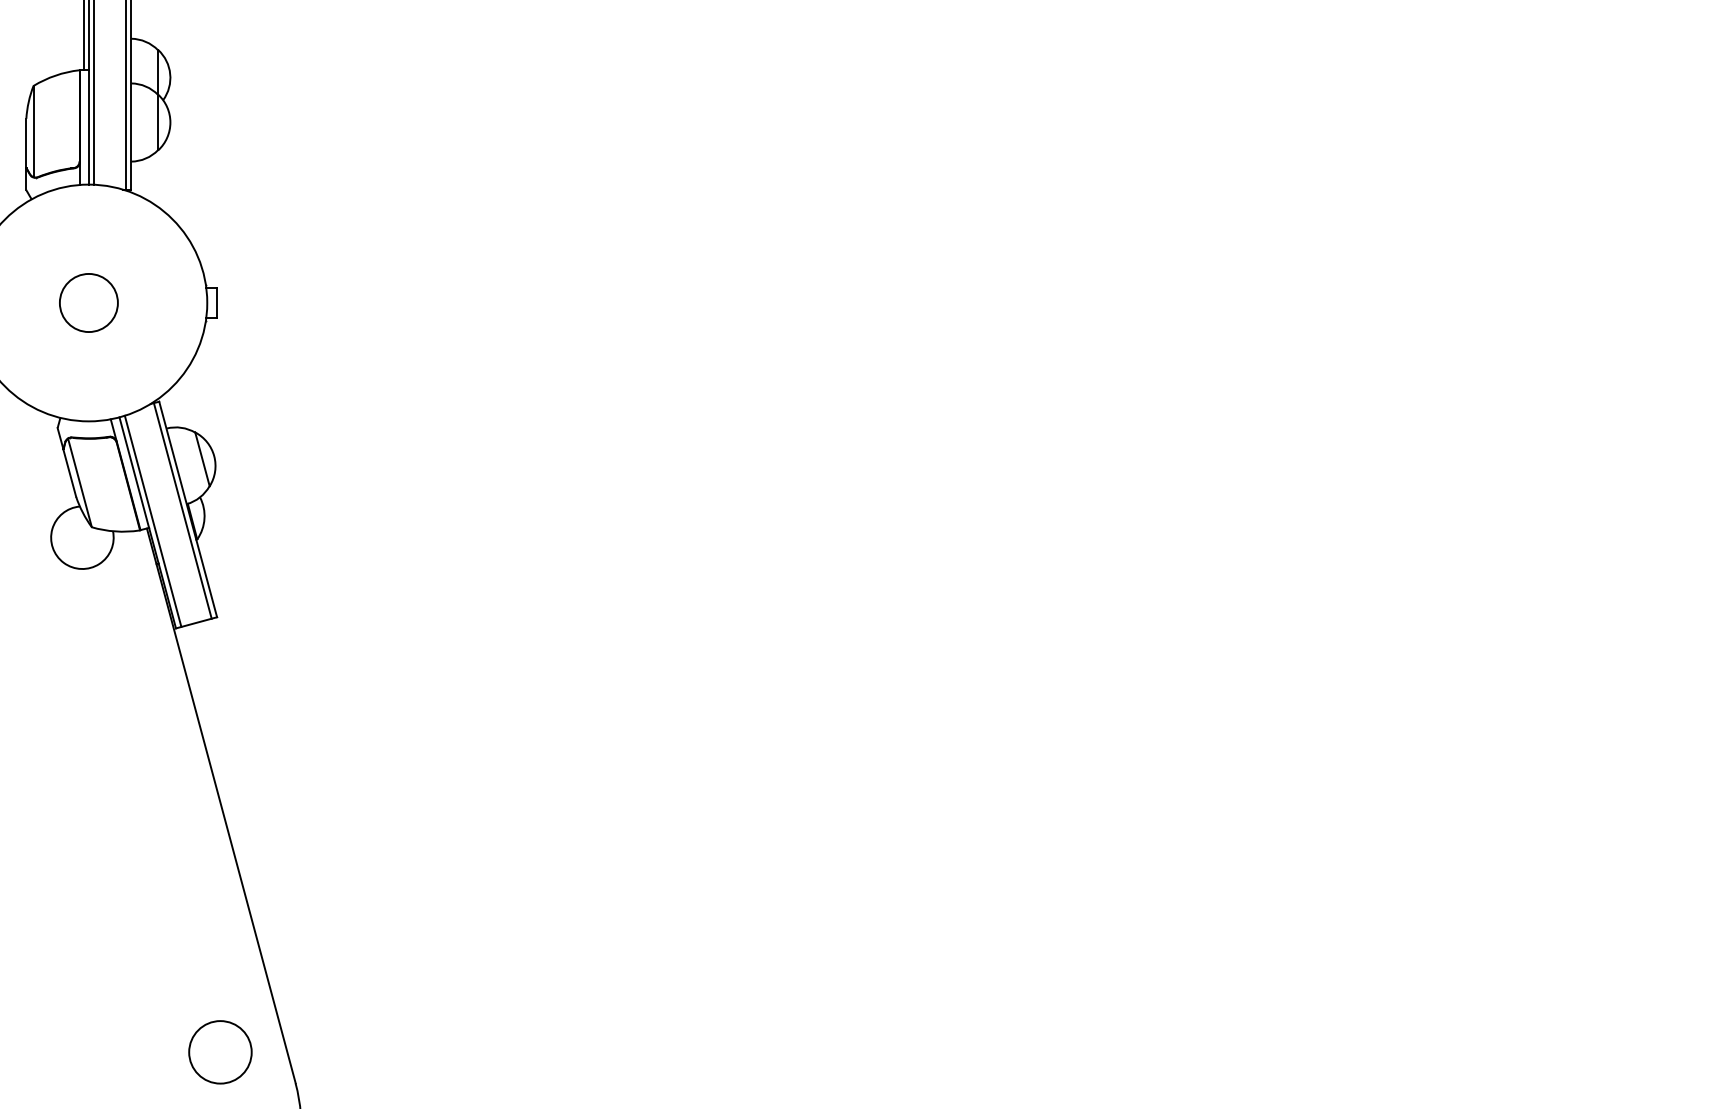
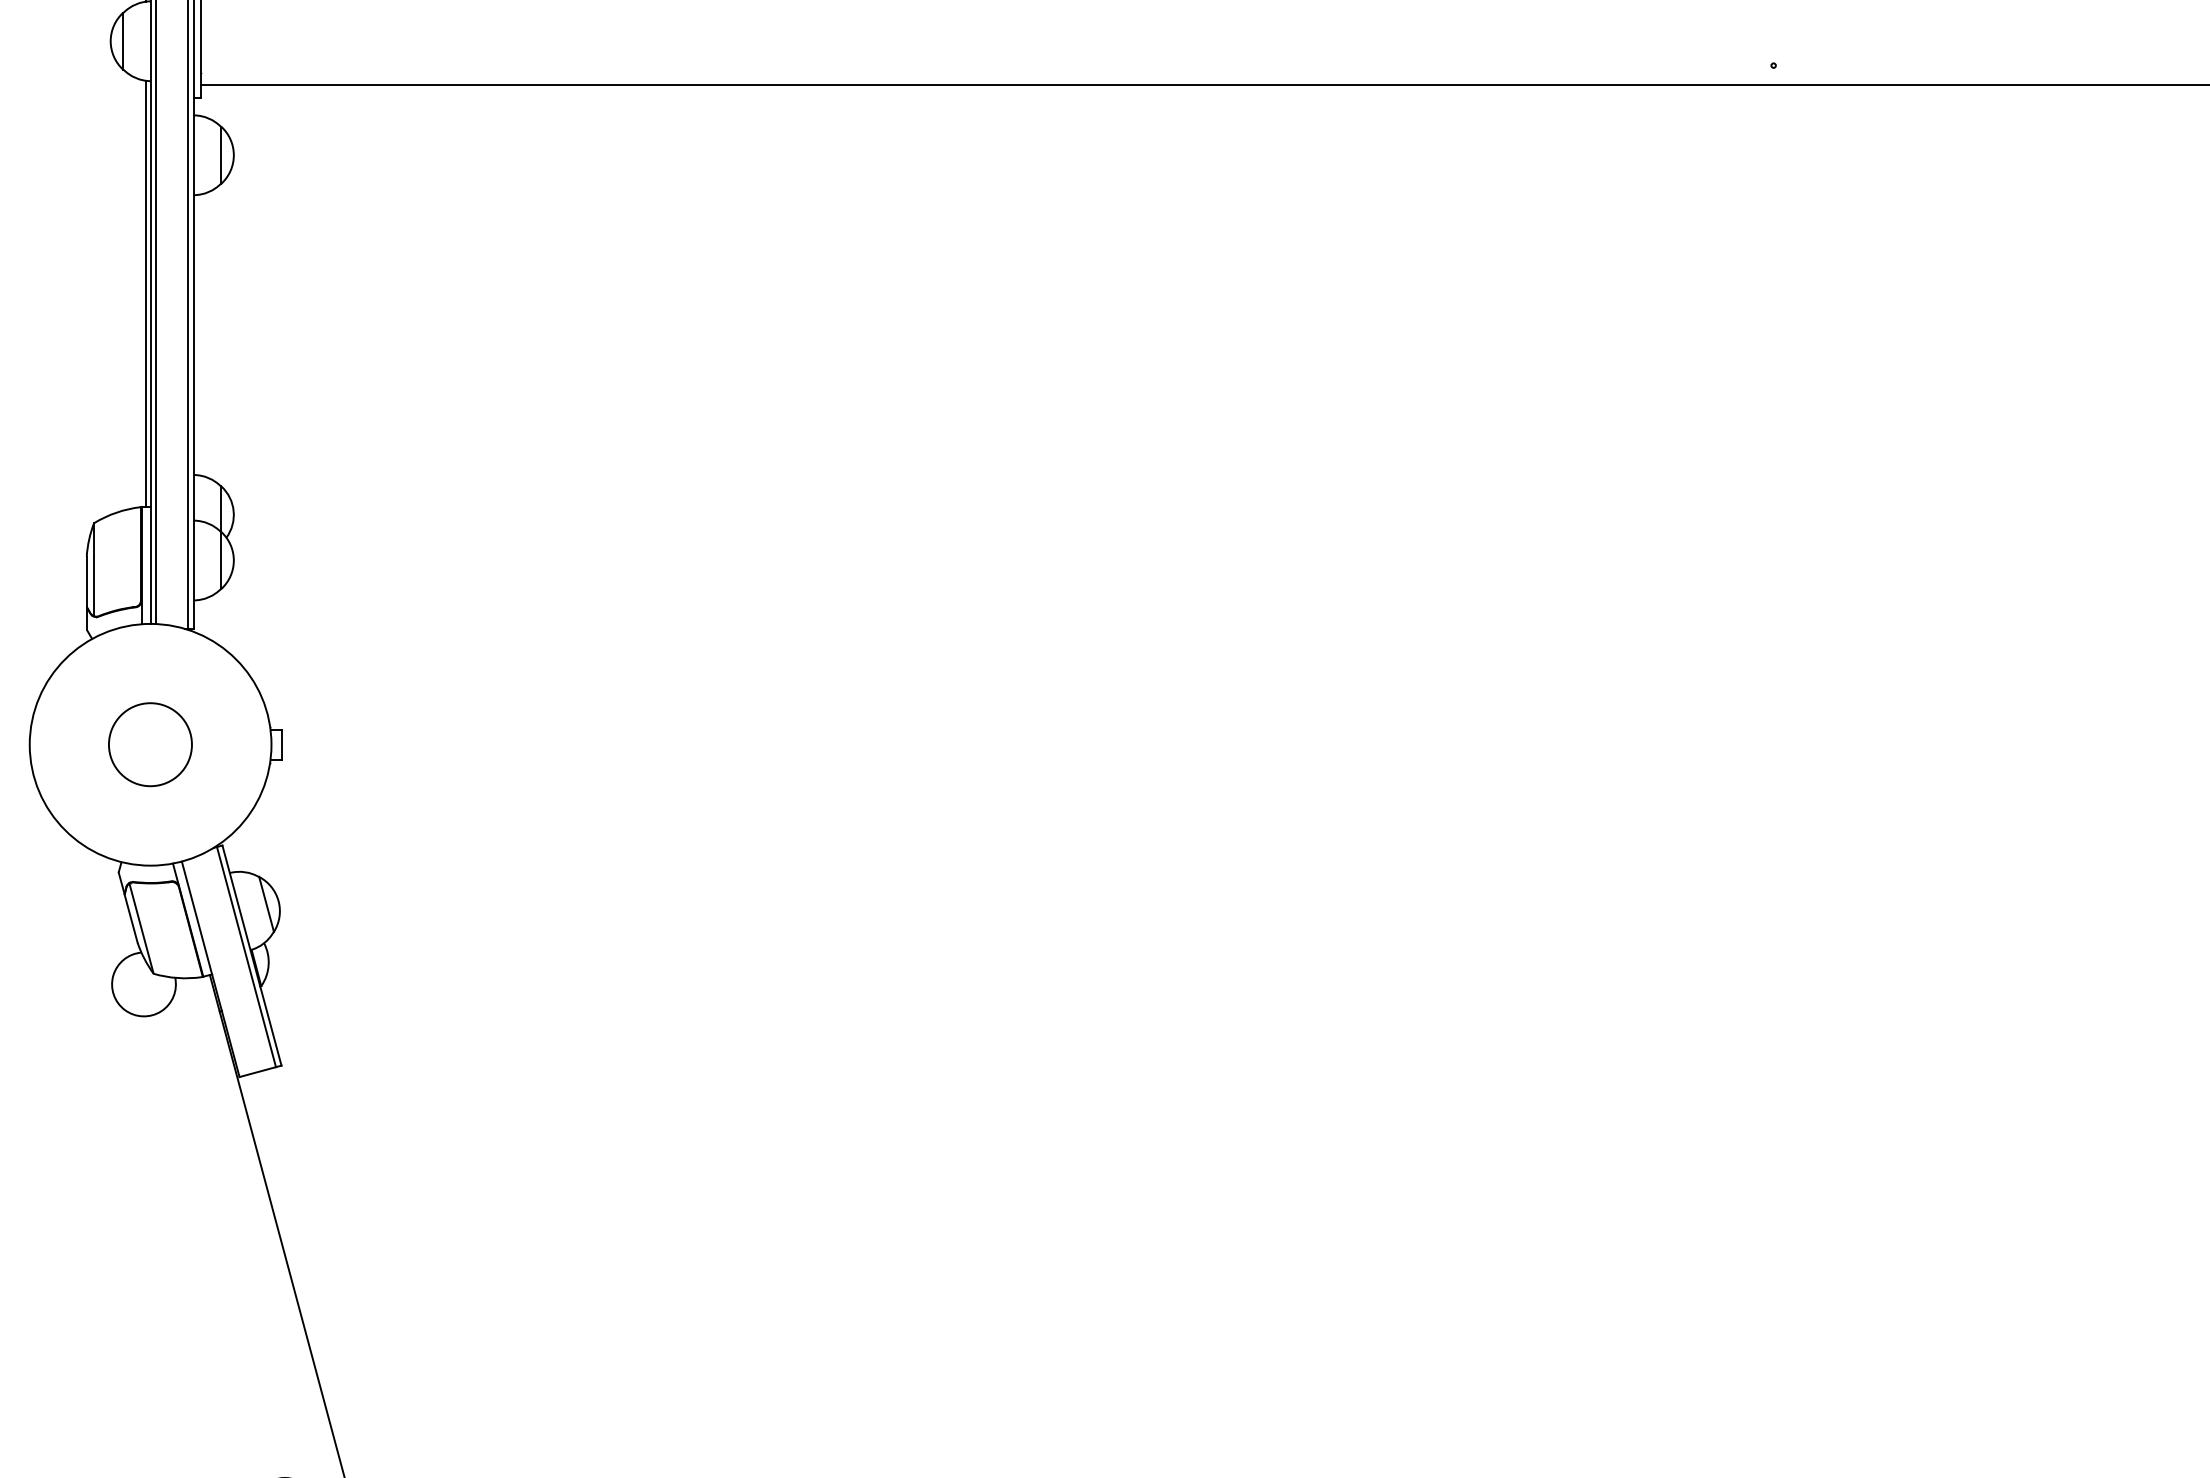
circle: (88, 302) -> (150, 744), size x1.4
line: (153, 521) -> (216, 967), removed

